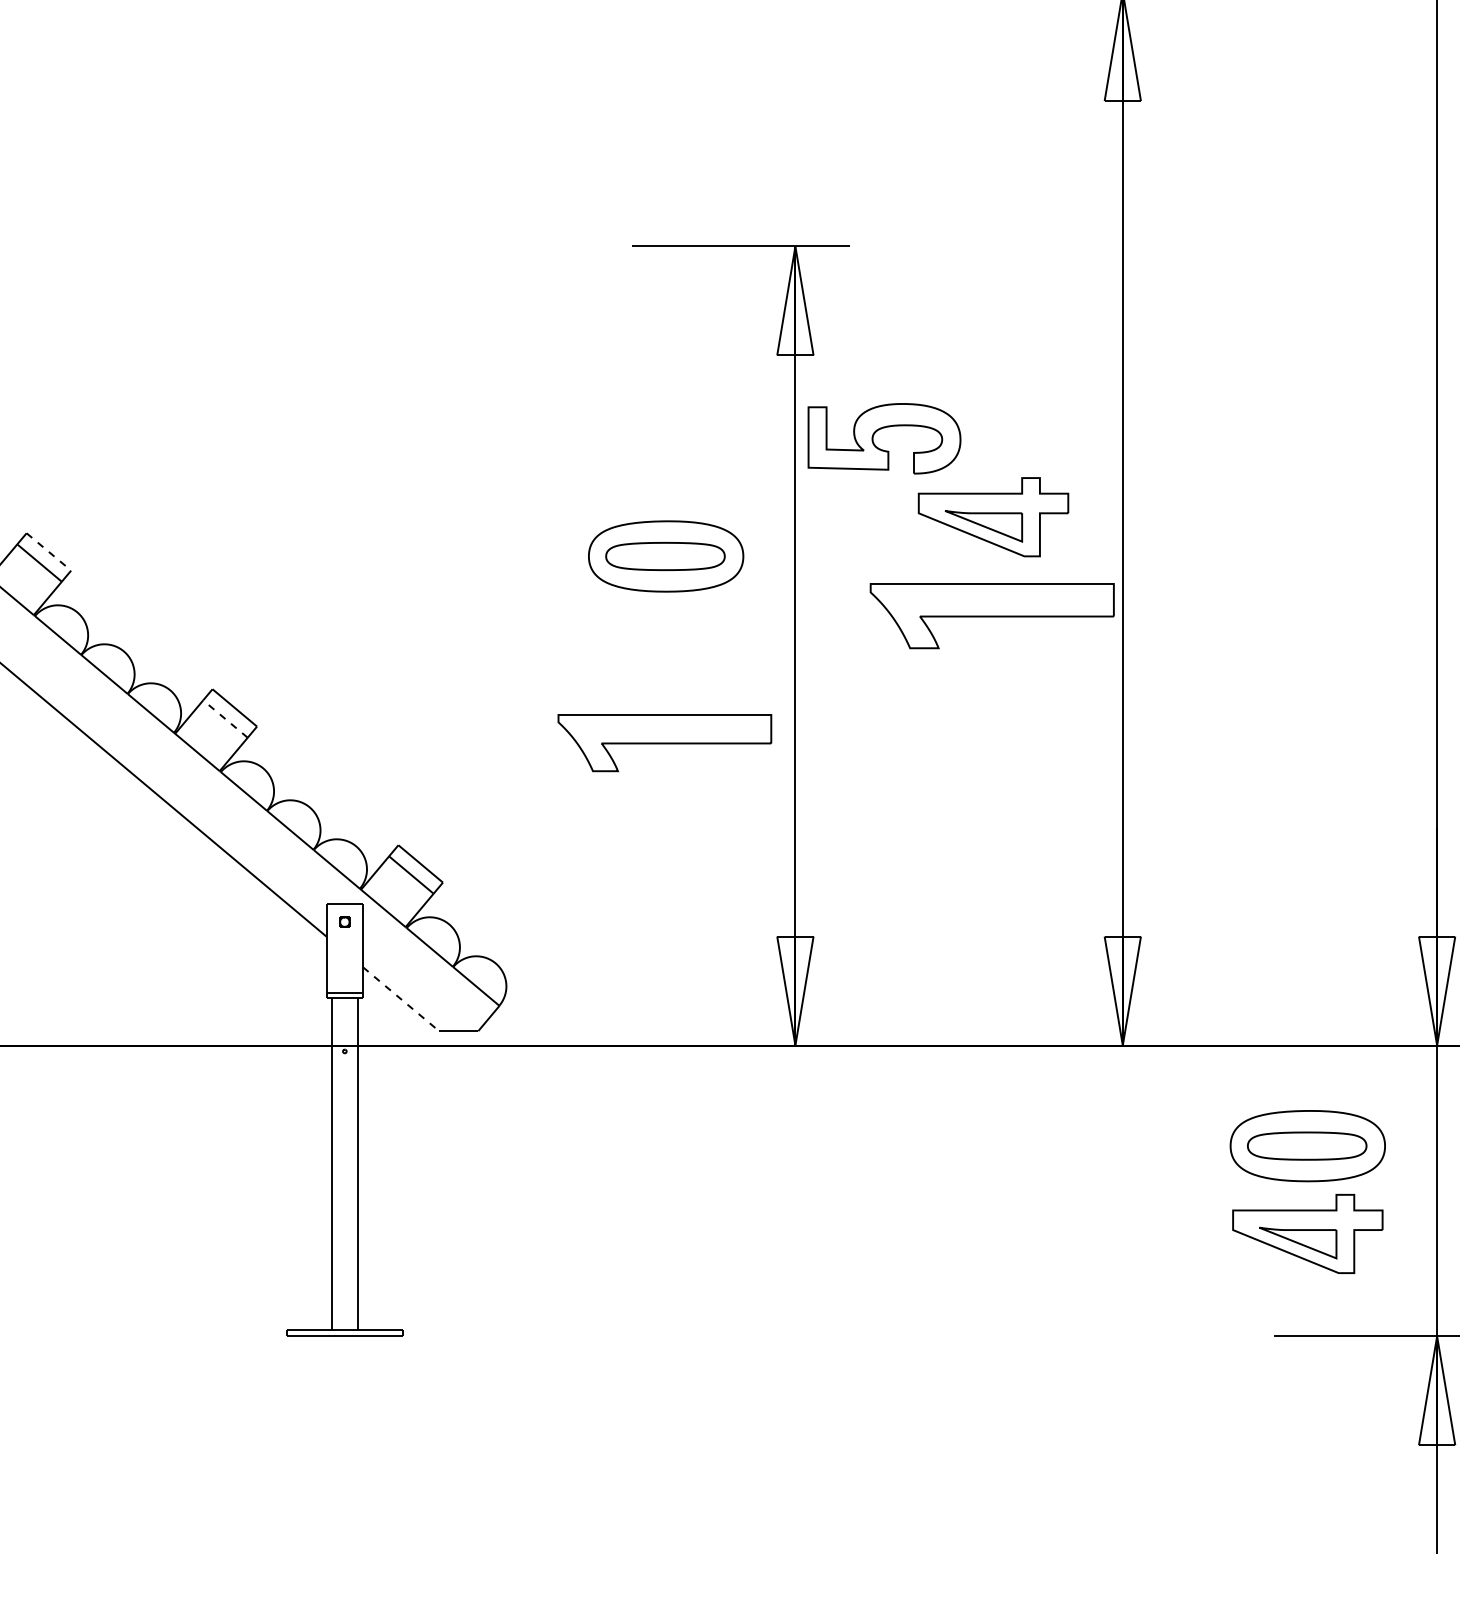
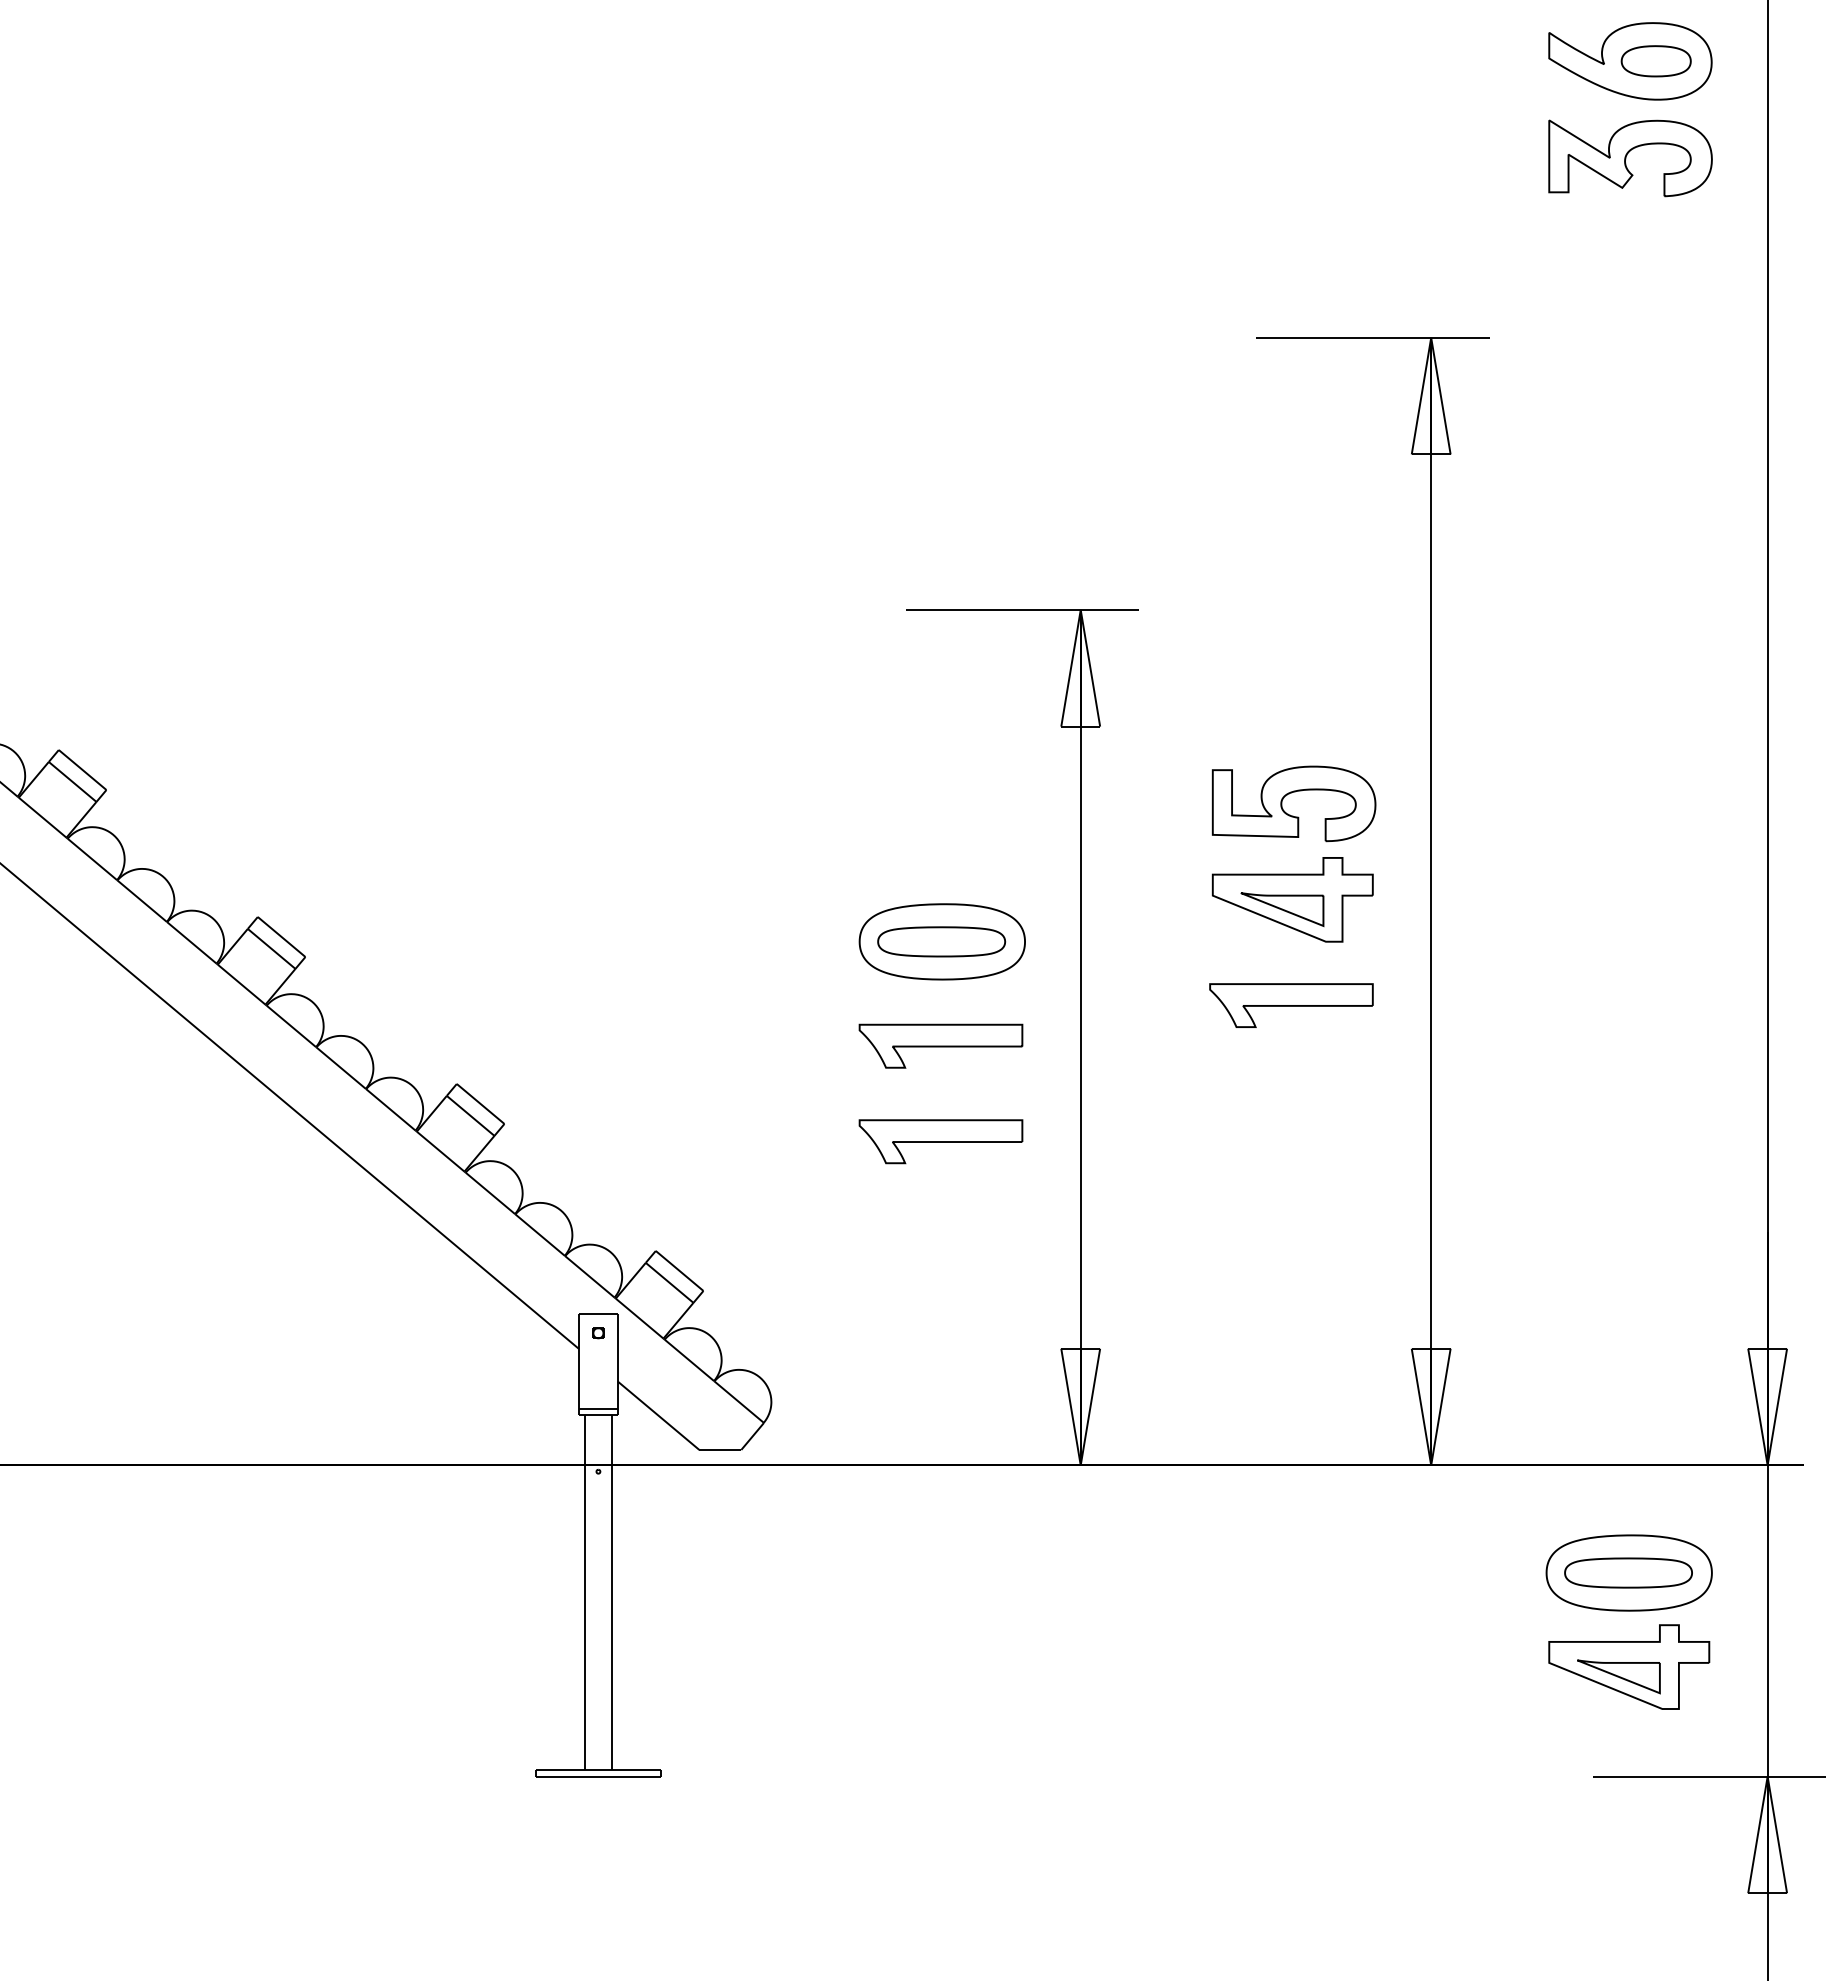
part: (880, 430) -> (1289, 794), moved
line: (49, 552) -> (282, 937), dashed -> solid
part: (992, 615) -> (1291, 1005), size x0.62
part: (664, 653) -> (940, 1045), added
line: (225, 718) -> (470, 1115), dashed -> solid
part: (664, 742) -> (940, 1141), size x0.71
line: (401, 999) -> (659, 1416), dashed -> solid

